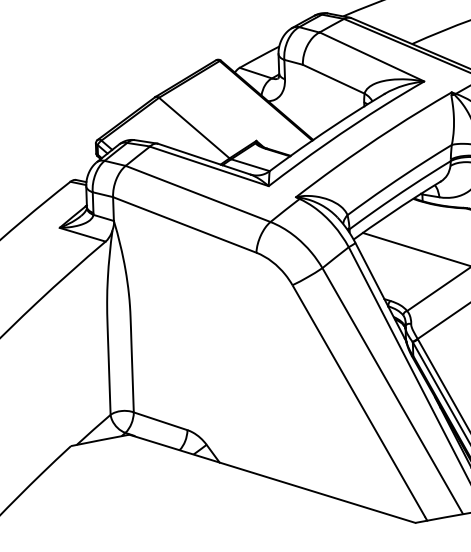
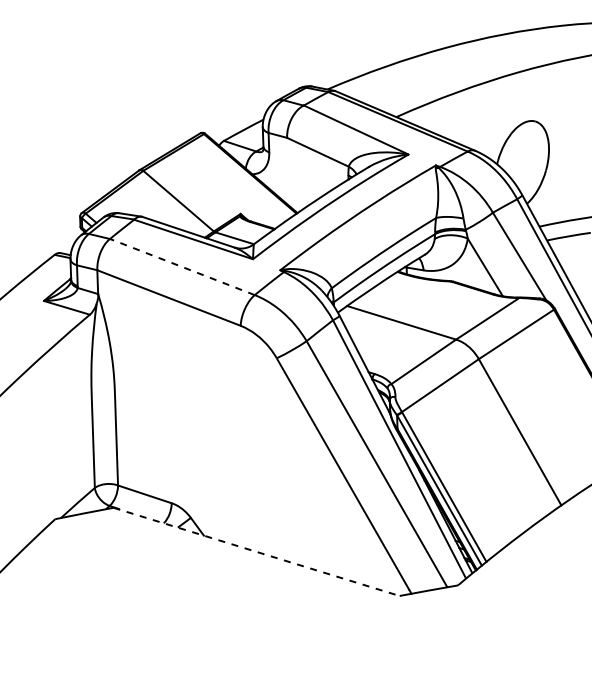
line: (198, 194) -> (182, 267), solid -> dashed
line: (272, 478) -> (256, 551), solid -> dashed

